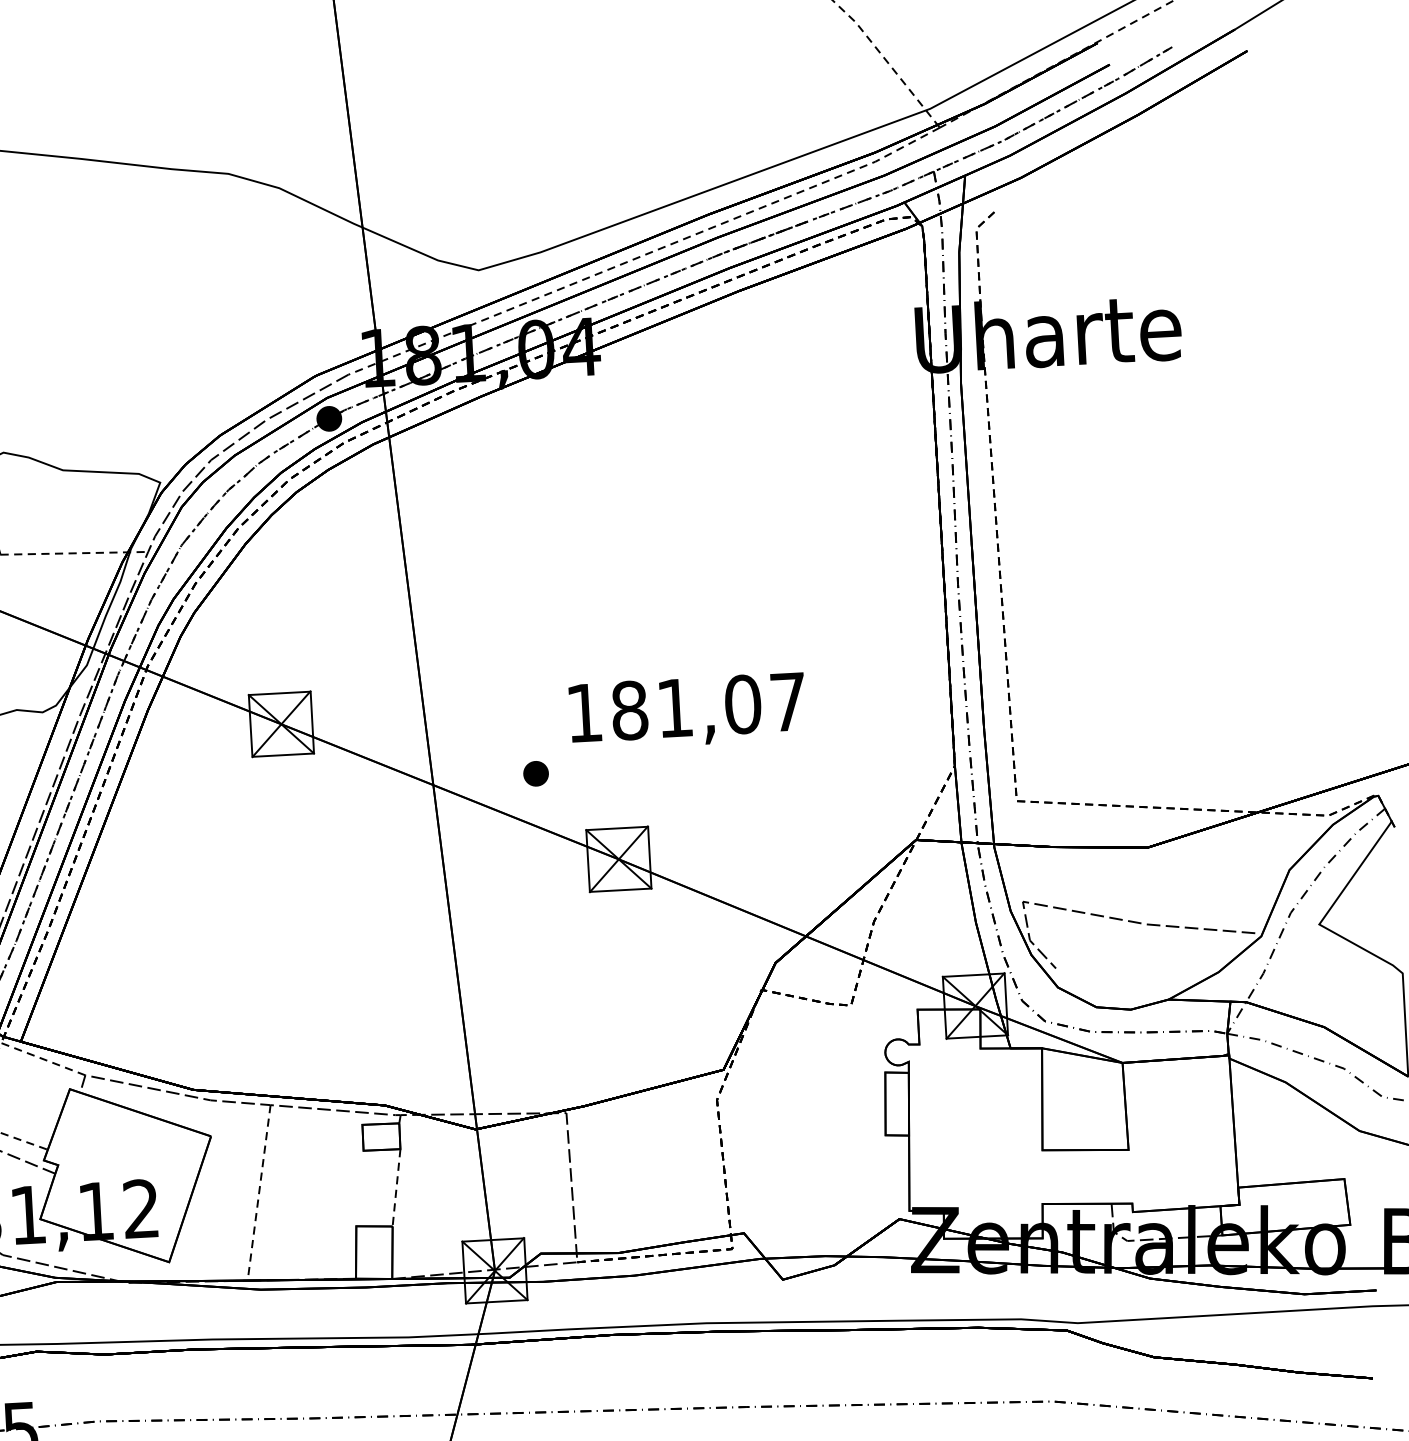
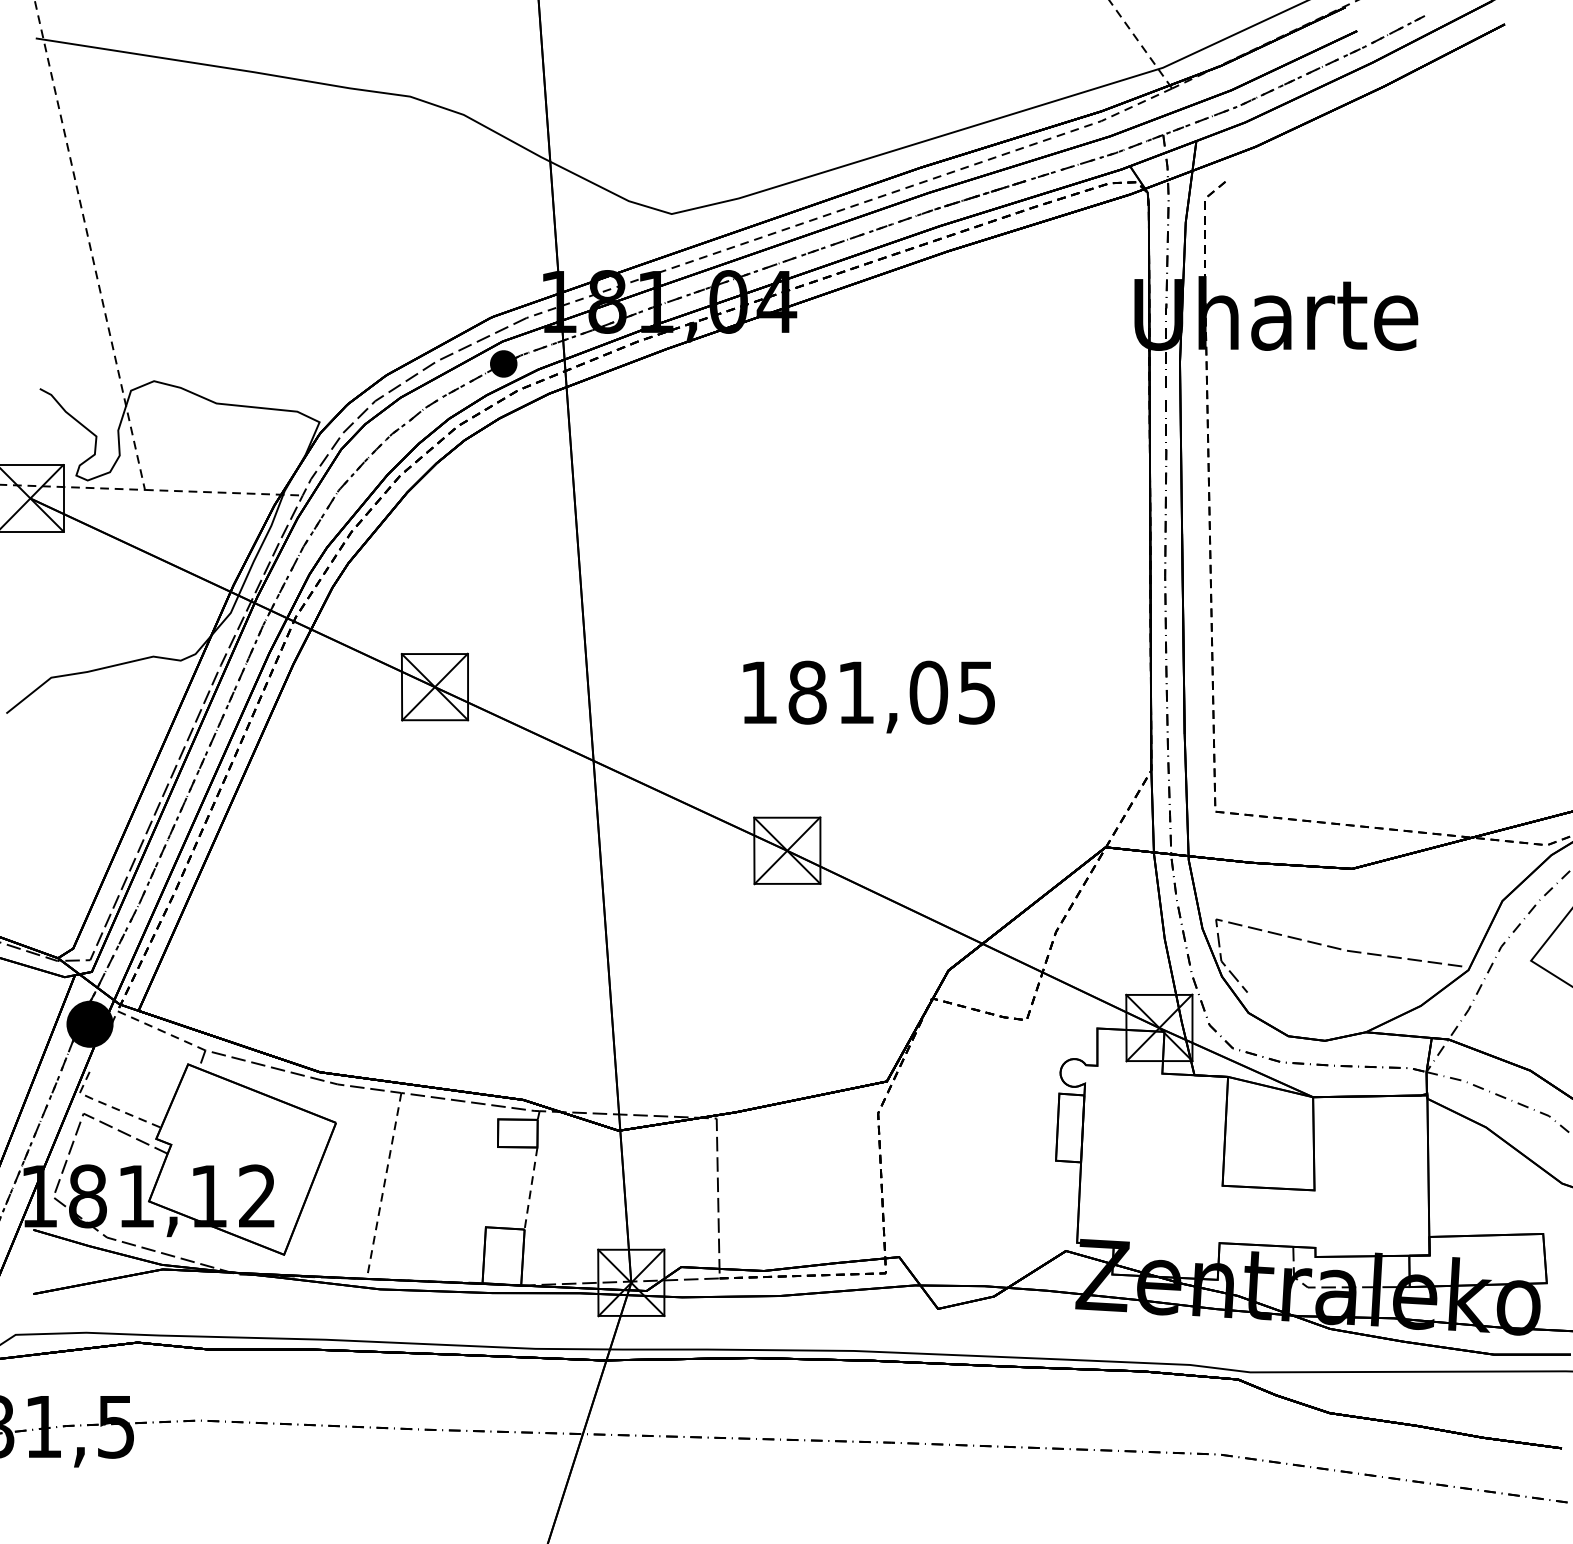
text: (788, 701) -> (977, 692), 181,07 -> 181,05
part: (535, 773) -> (703, 754), removed

